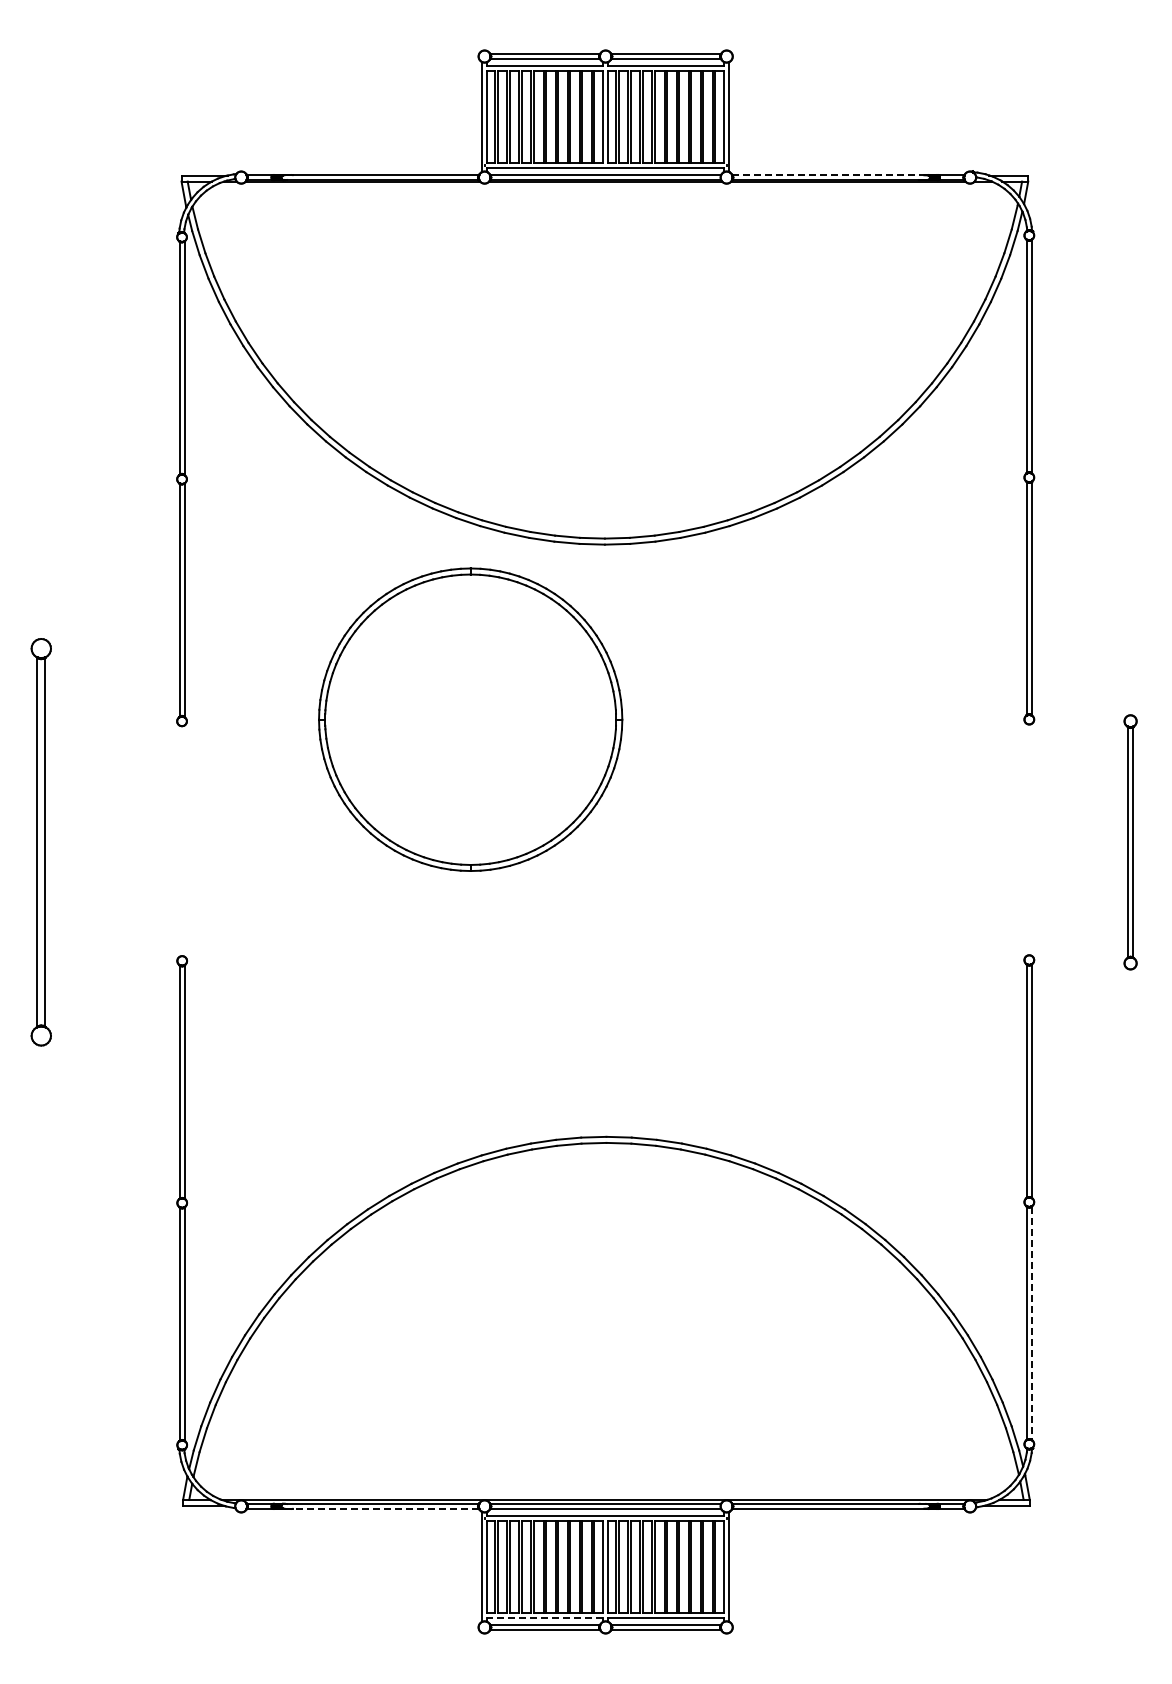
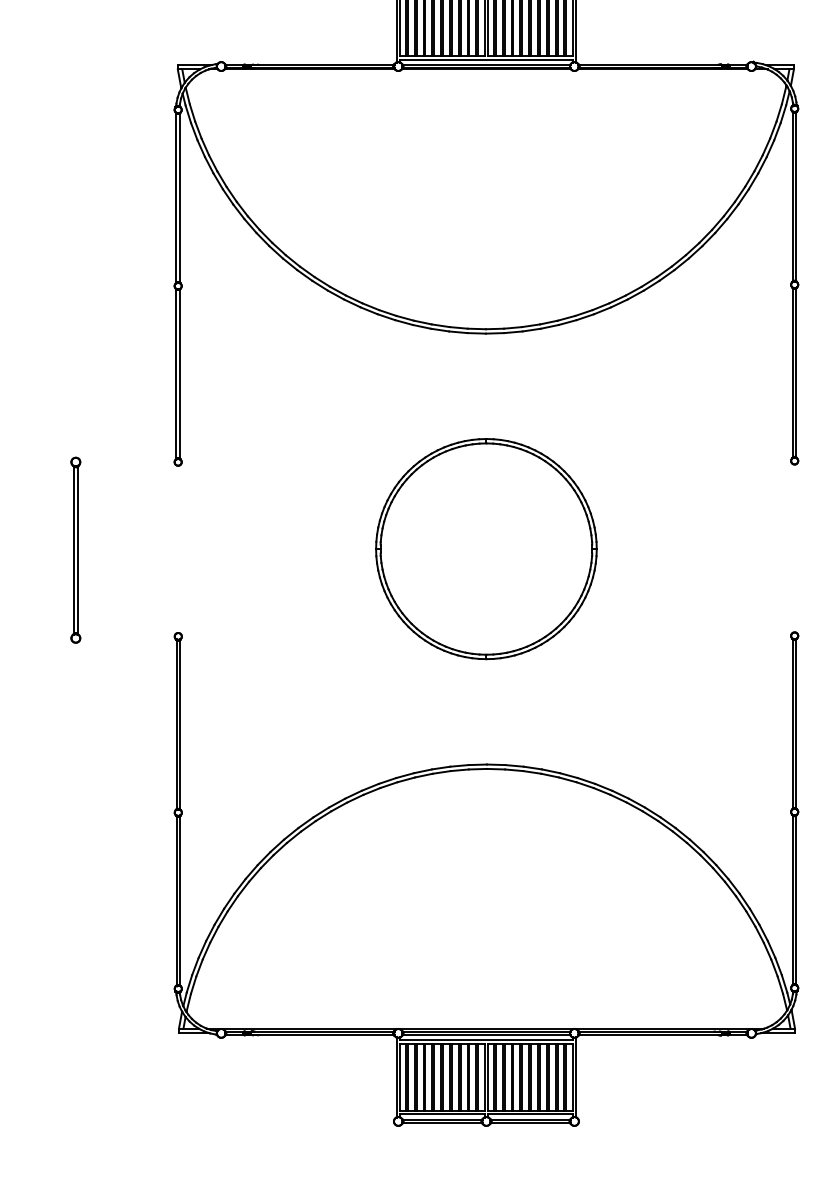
line: (829, 175) -> (649, 65), dashed -> solid
part: (470, 719) -> (486, 548), moved
part: (41, 842) -> (75, 550), size x0.62
line: (1031, 1323) -> (796, 900), dashed -> solid
line: (385, 1508) -> (326, 1034), dashed -> solid
line: (544, 1617) -> (441, 1114), dashed -> solid

